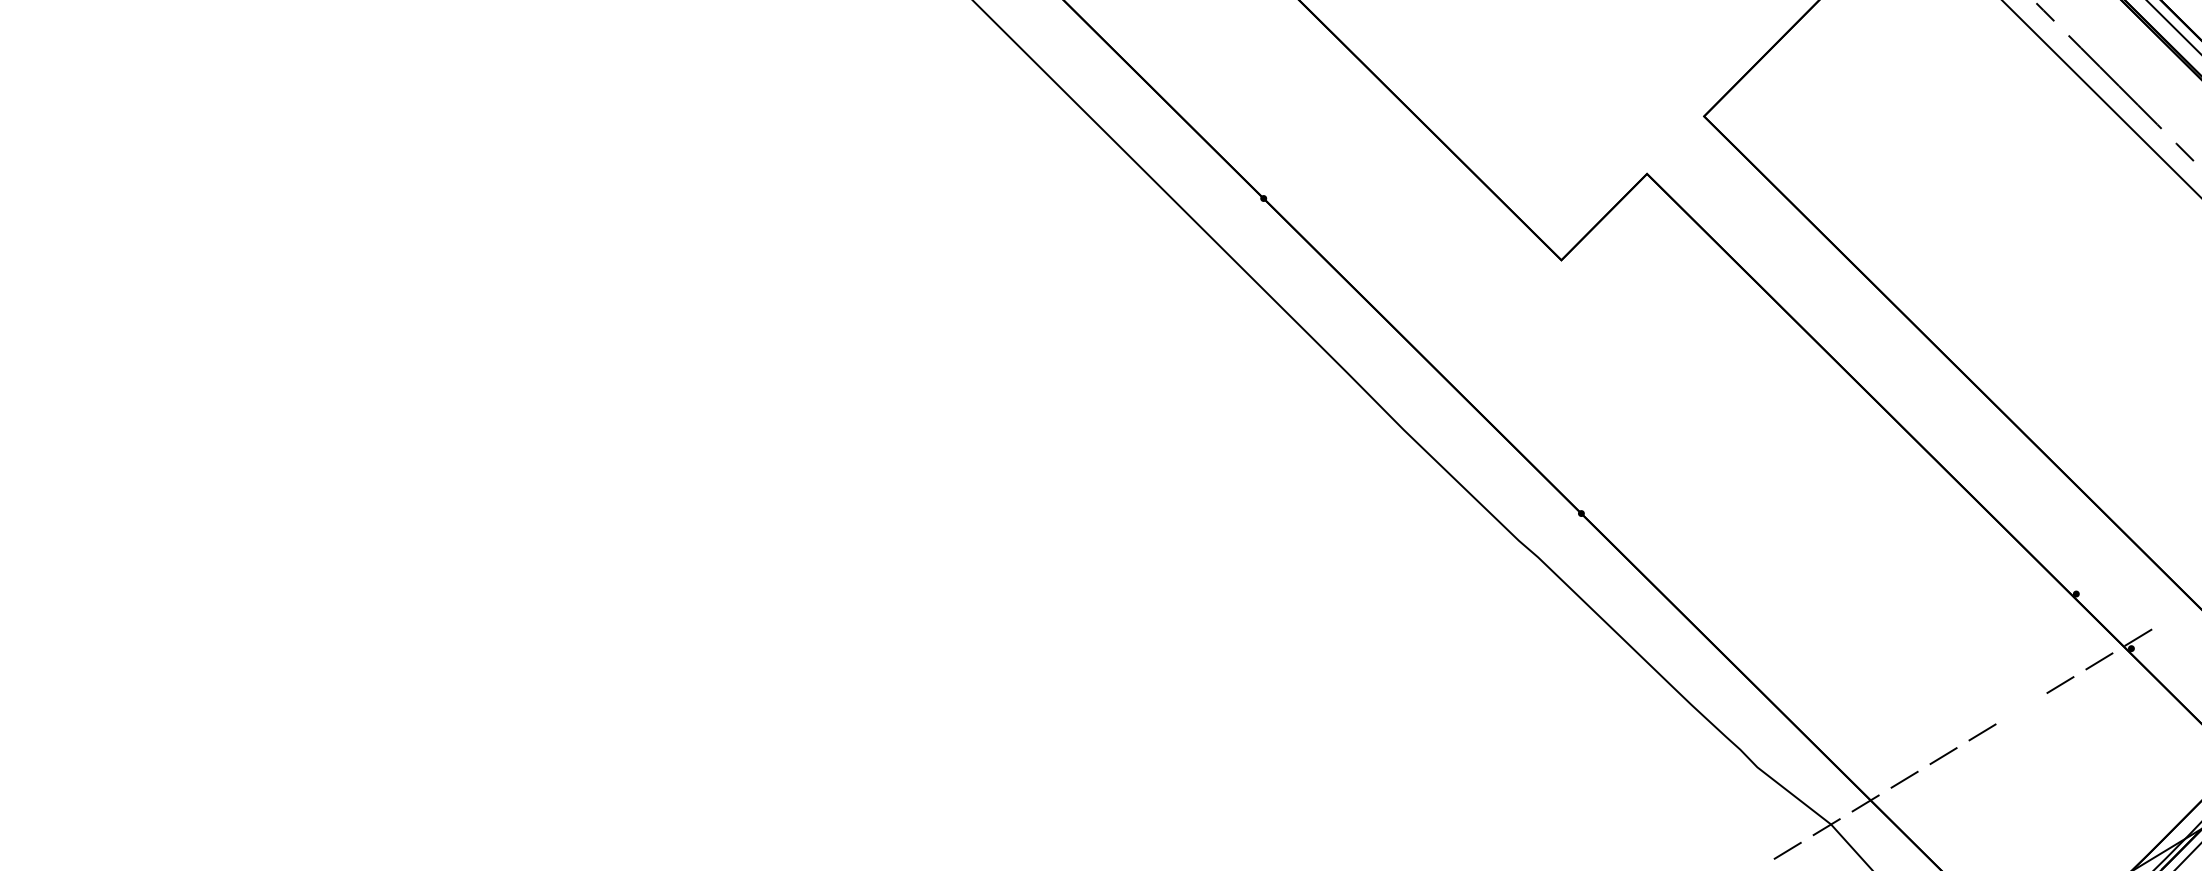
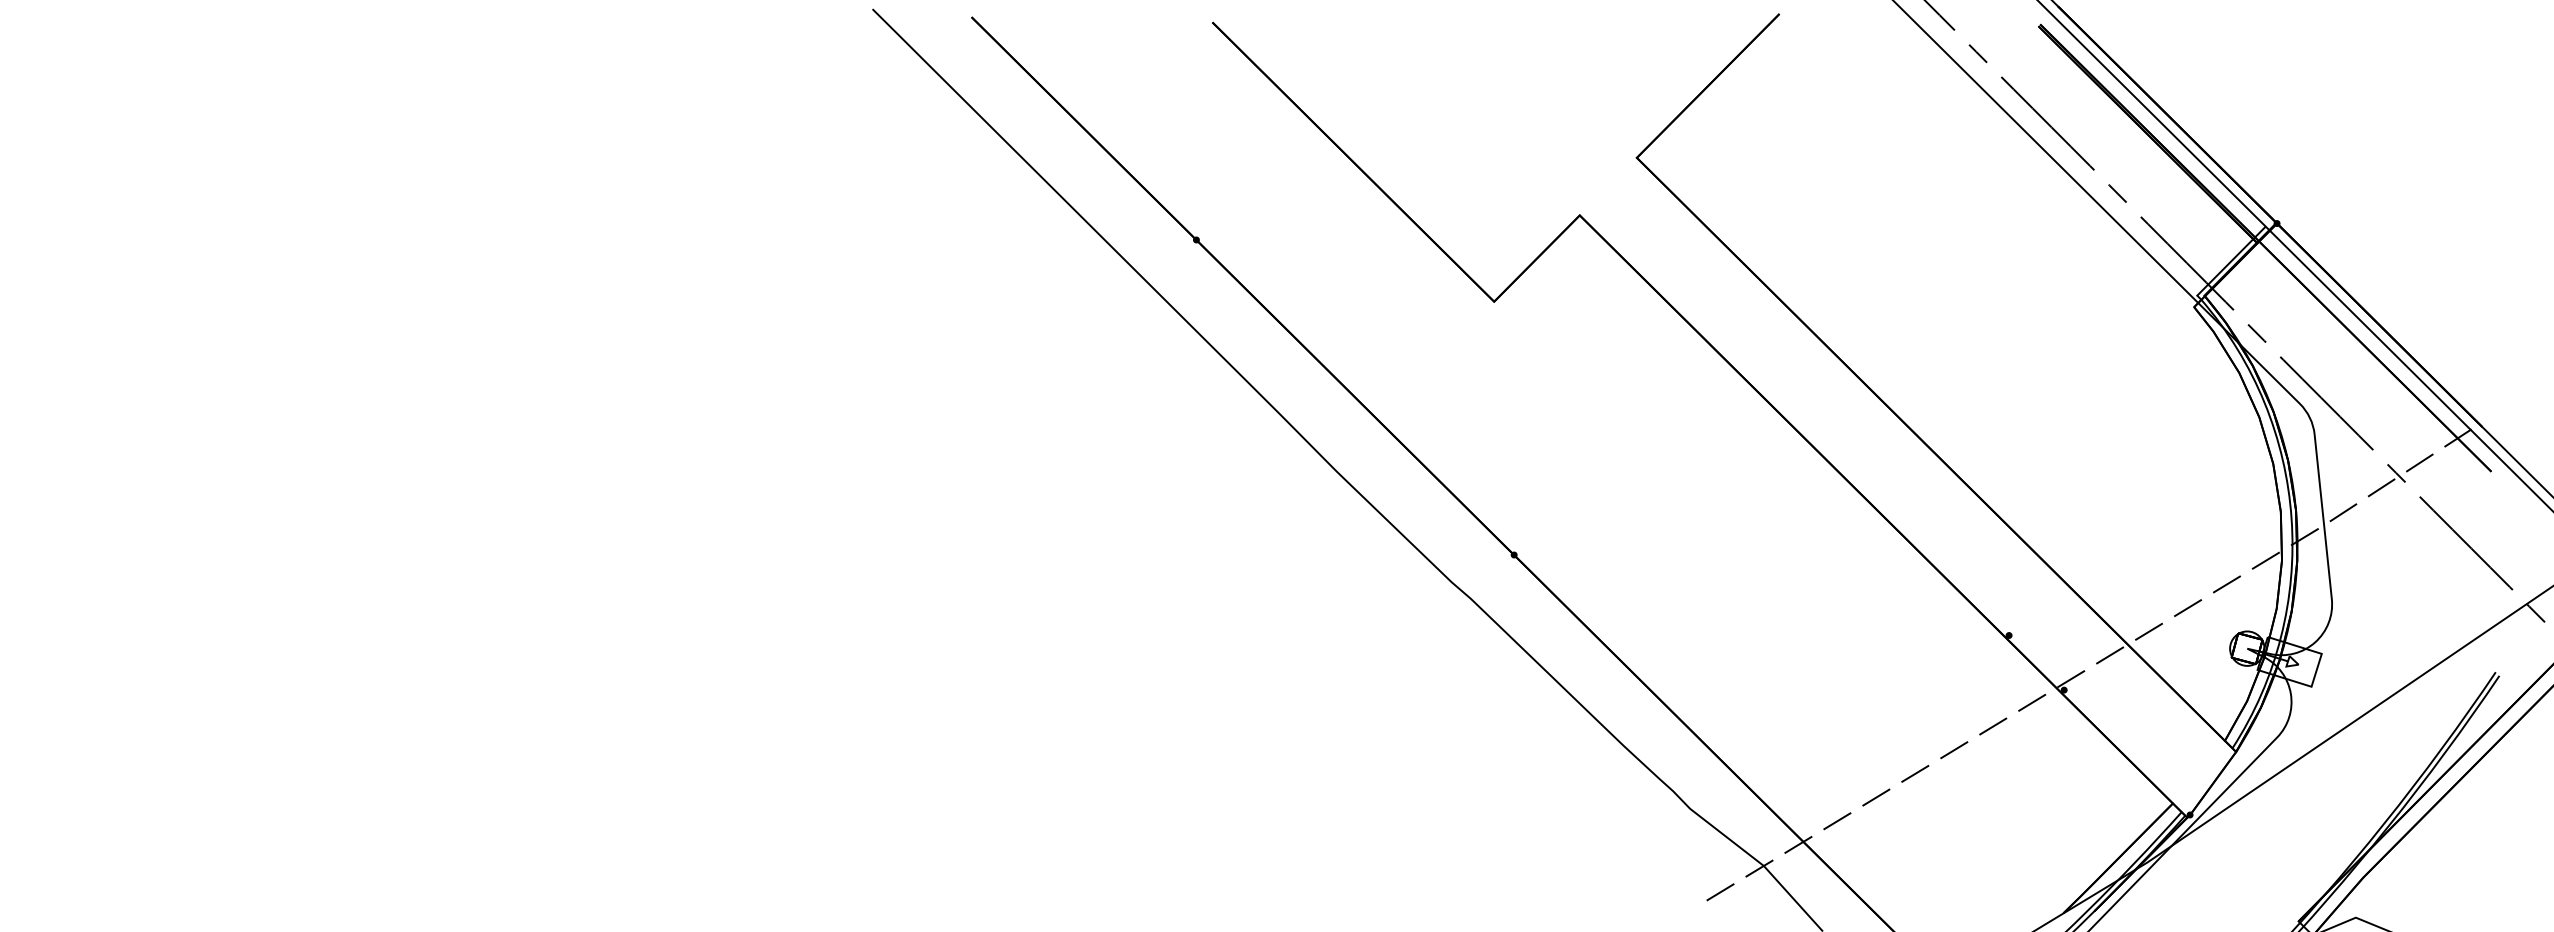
line: (2177, 614) -> (2110, 655), added
line: (2021, 709) -> (1954, 750), added

